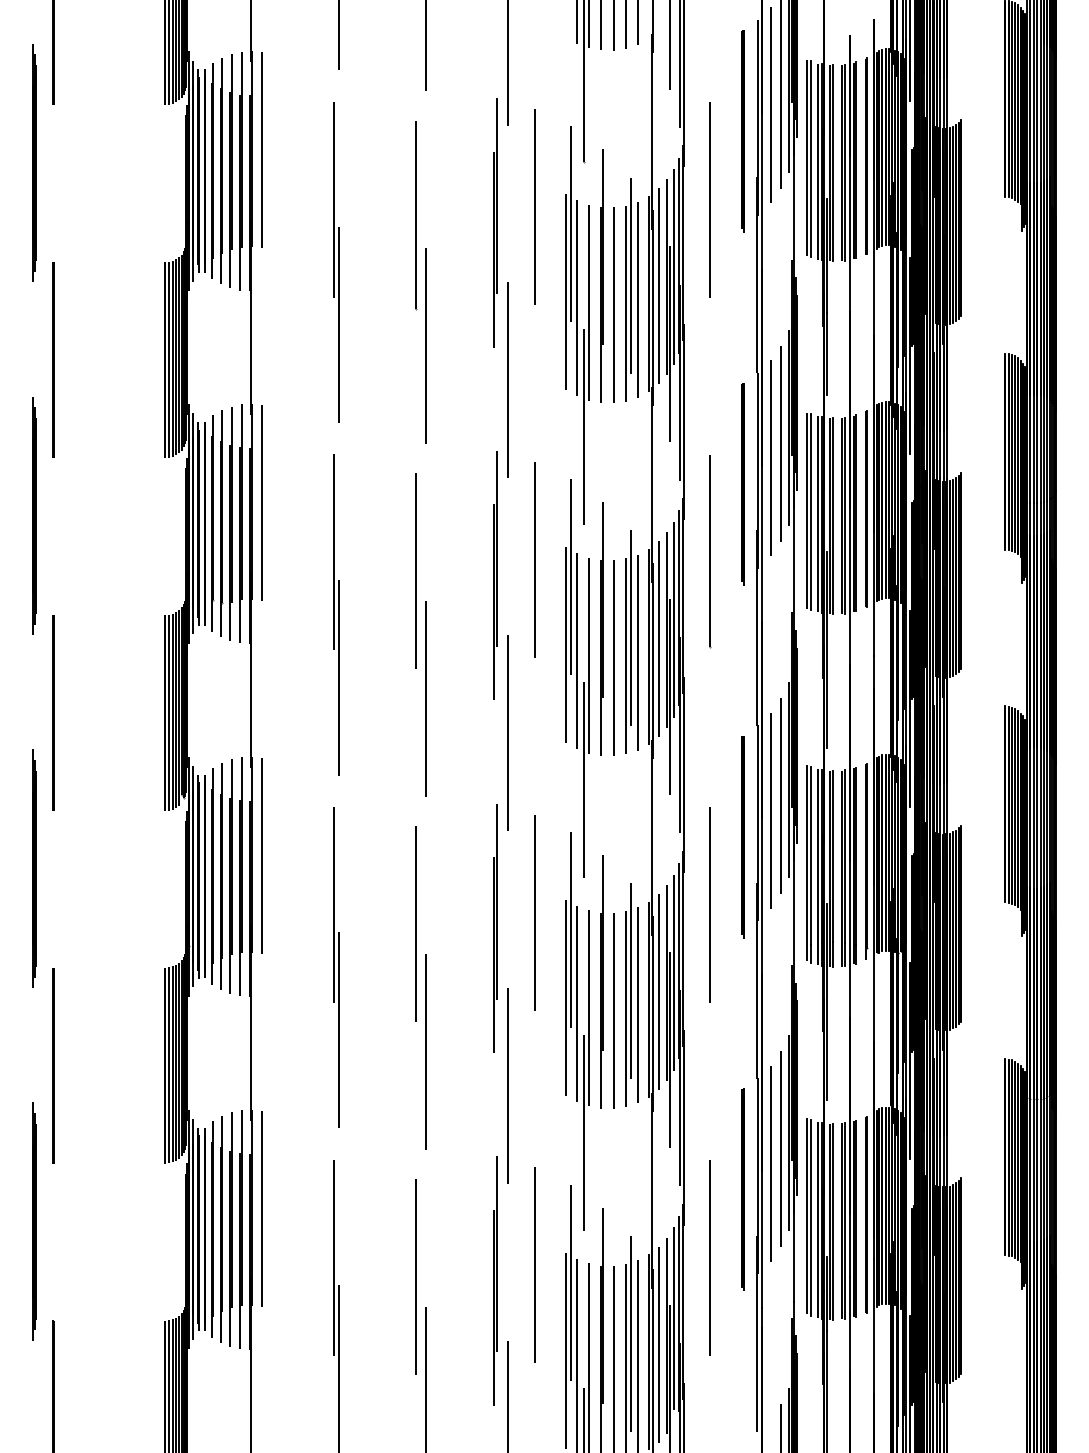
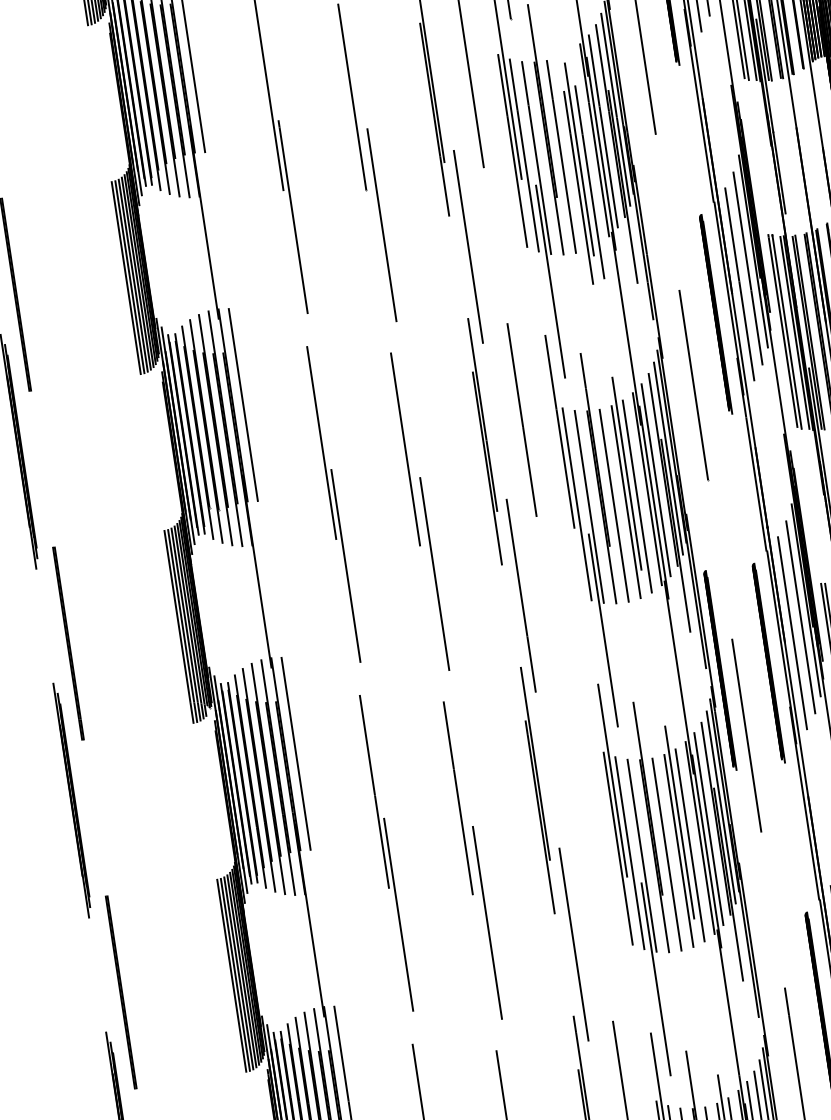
part: (631, 289) -> (581, 173), moved
line: (566, 645) -> (565, 500), removed
line: (693, 837) -> (719, 671), added
line: (535, 912) -> (574, 768), removed

